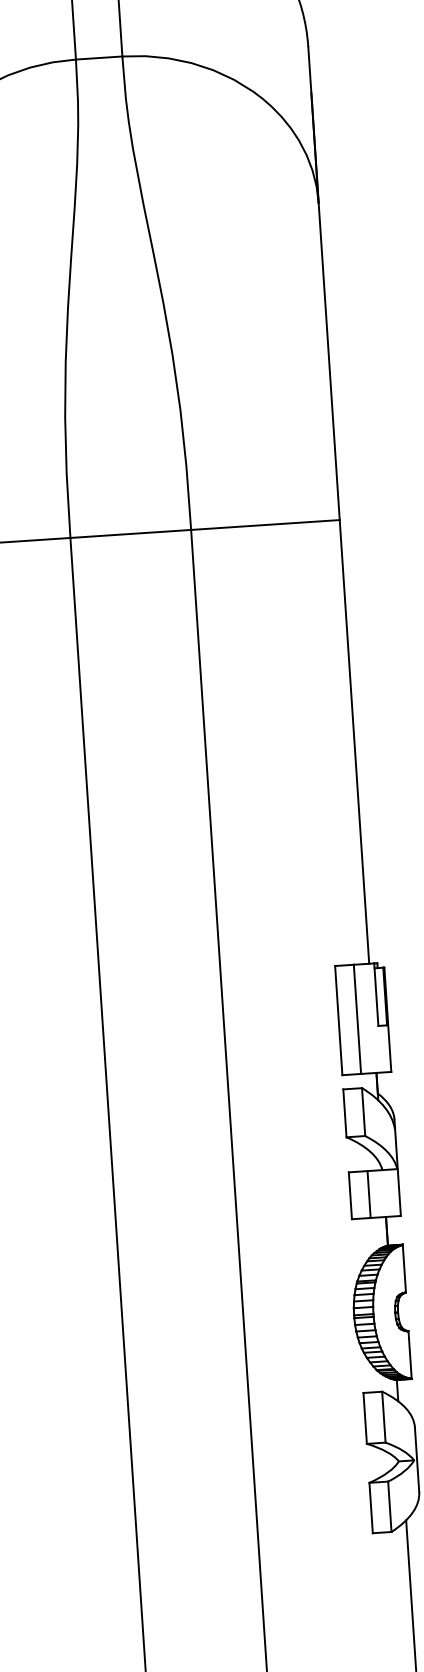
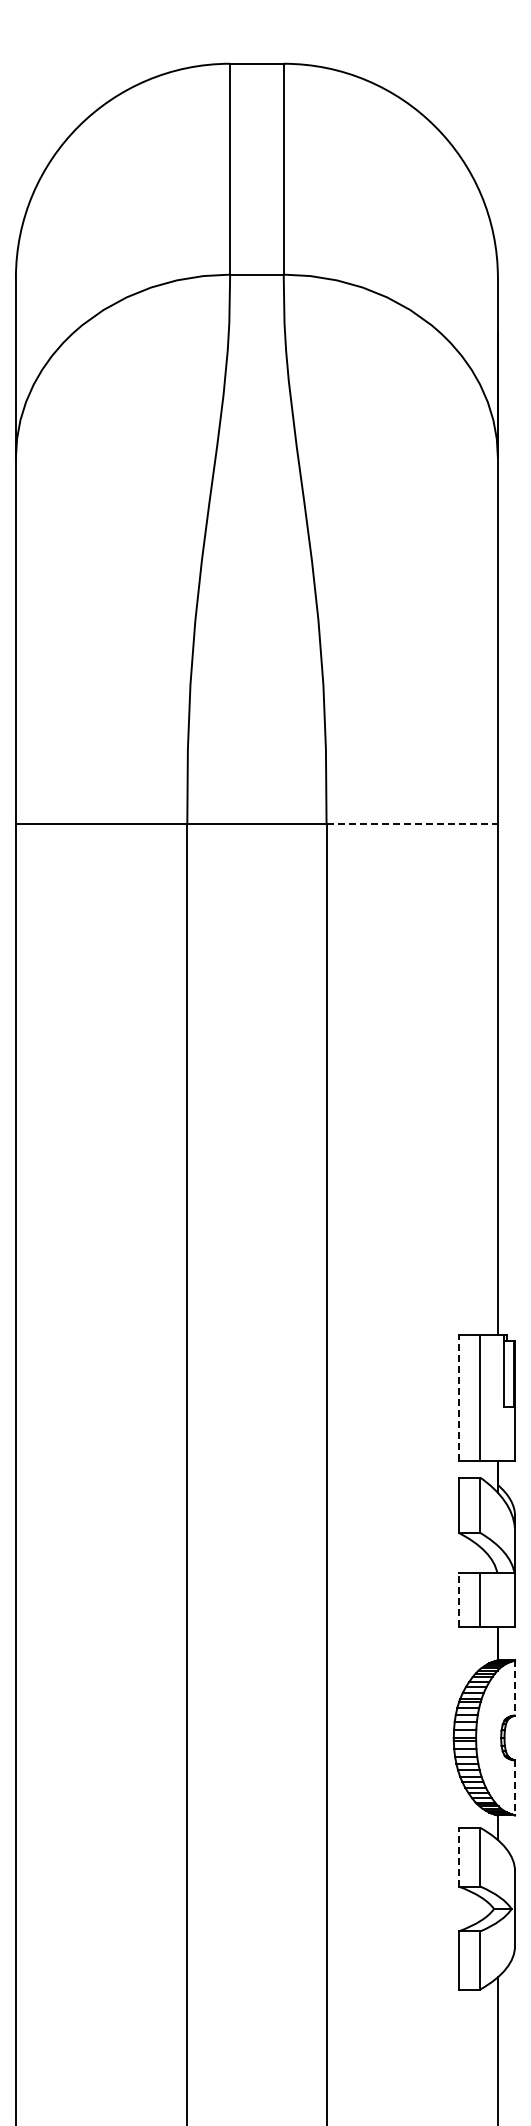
line: (265, 524) -> (412, 823), solid -> dashed
line: (338, 1020) -> (458, 1398), solid -> dashed
line: (350, 1195) -> (458, 1599), solid -> dashed
line: (404, 1268) -> (515, 1688), solid -> dashed
line: (410, 1354) -> (515, 1787), solid -> dashed
line: (365, 1417) -> (458, 1856), solid -> dashed

